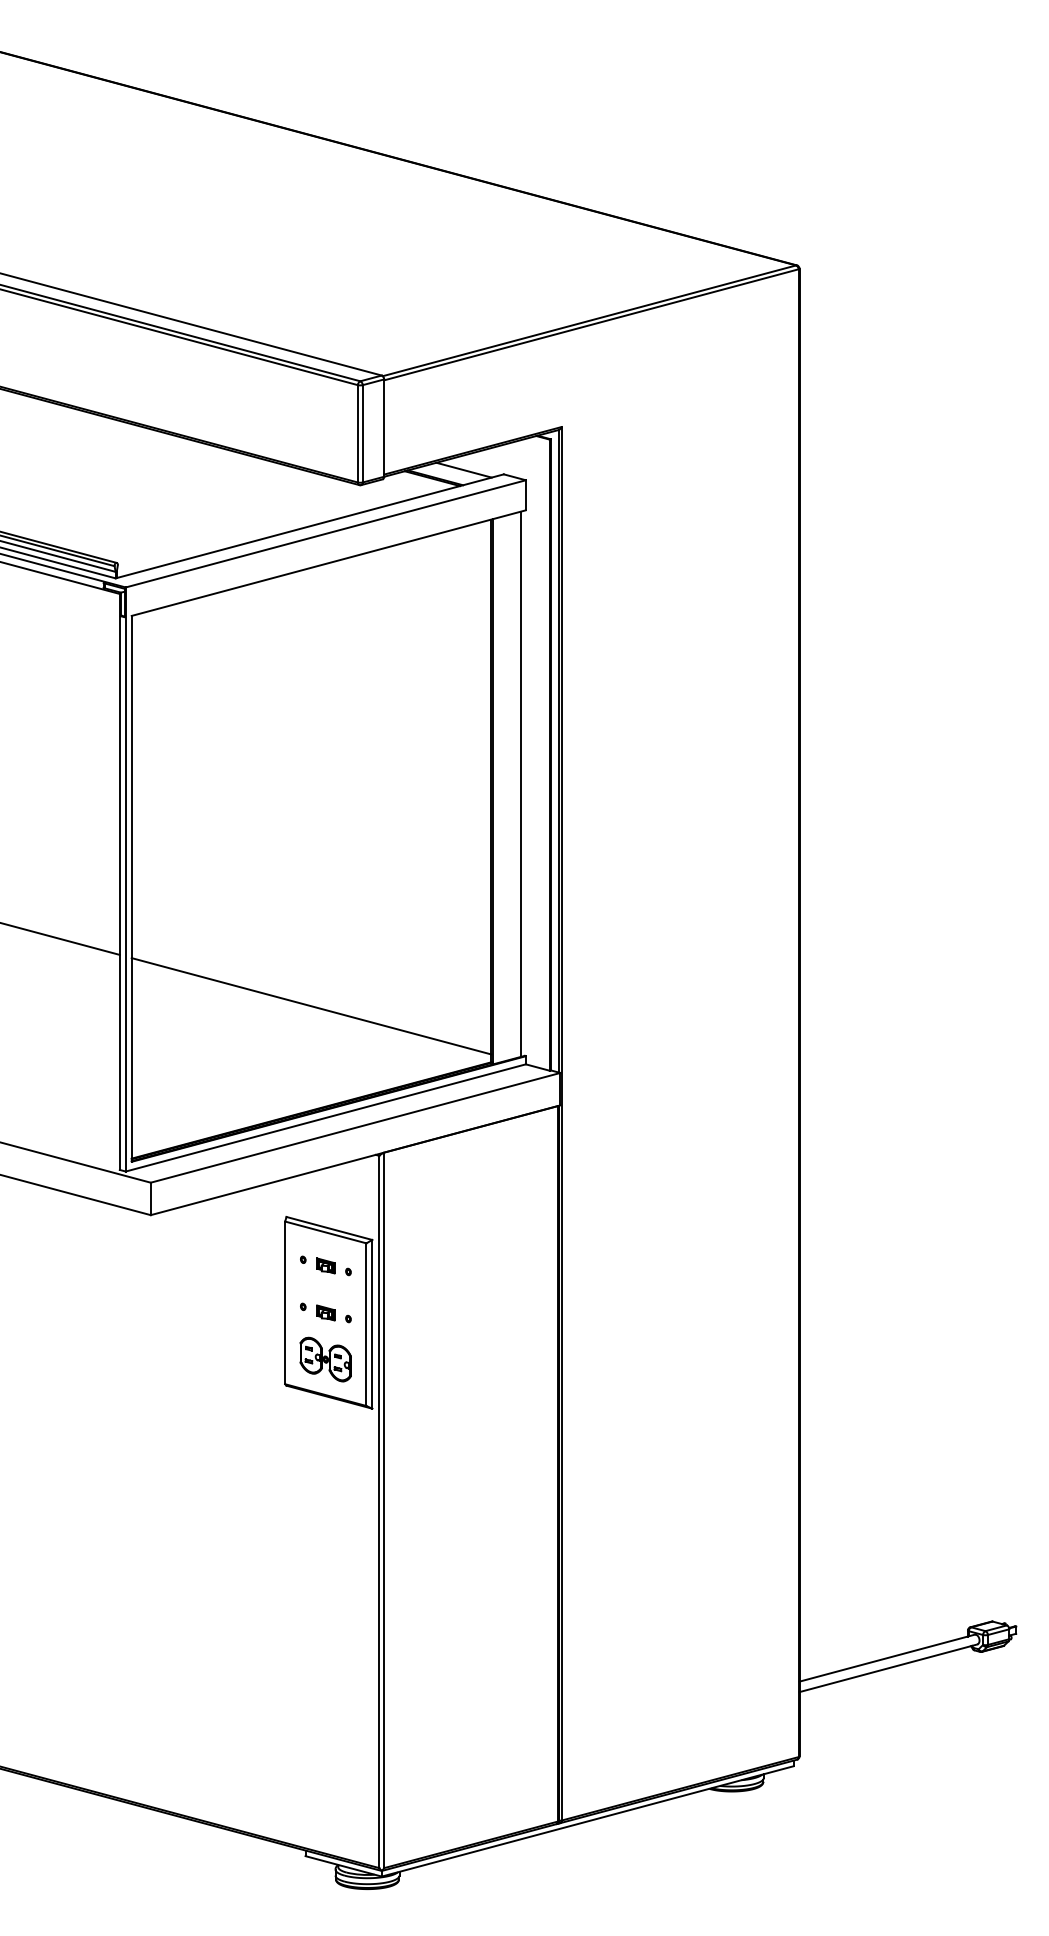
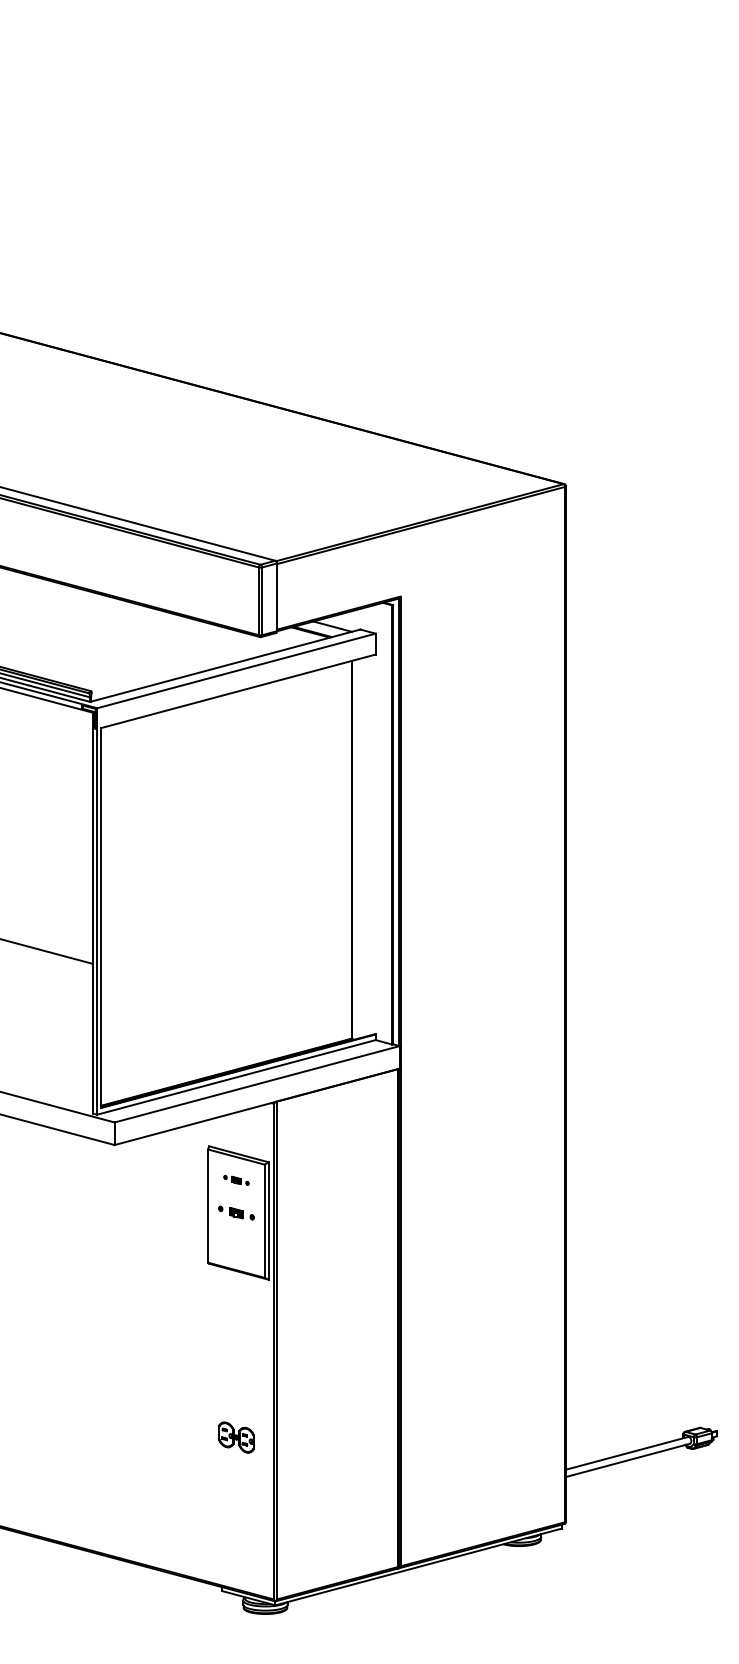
line: (521, 783) -> (372, 844), removed
line: (311, 1005) -> (226, 999), removed
part: (325, 1266) -> (236, 1180), size x0.7
part: (324, 1359) -> (235, 1437), moved

